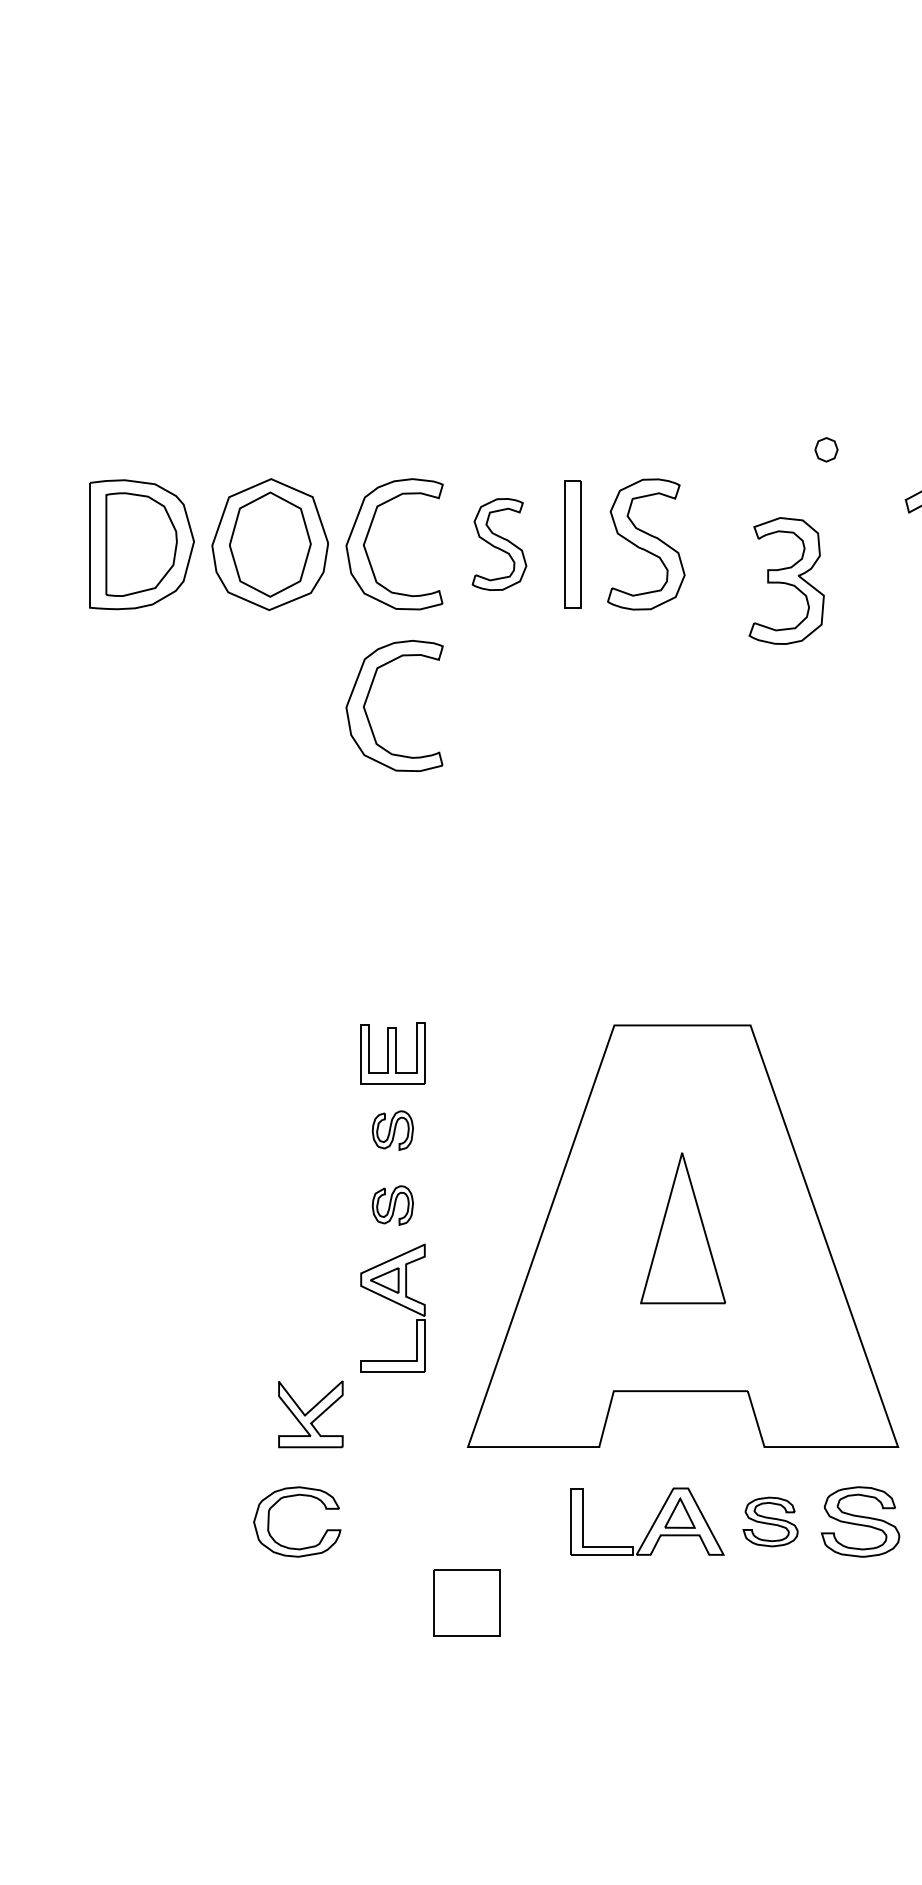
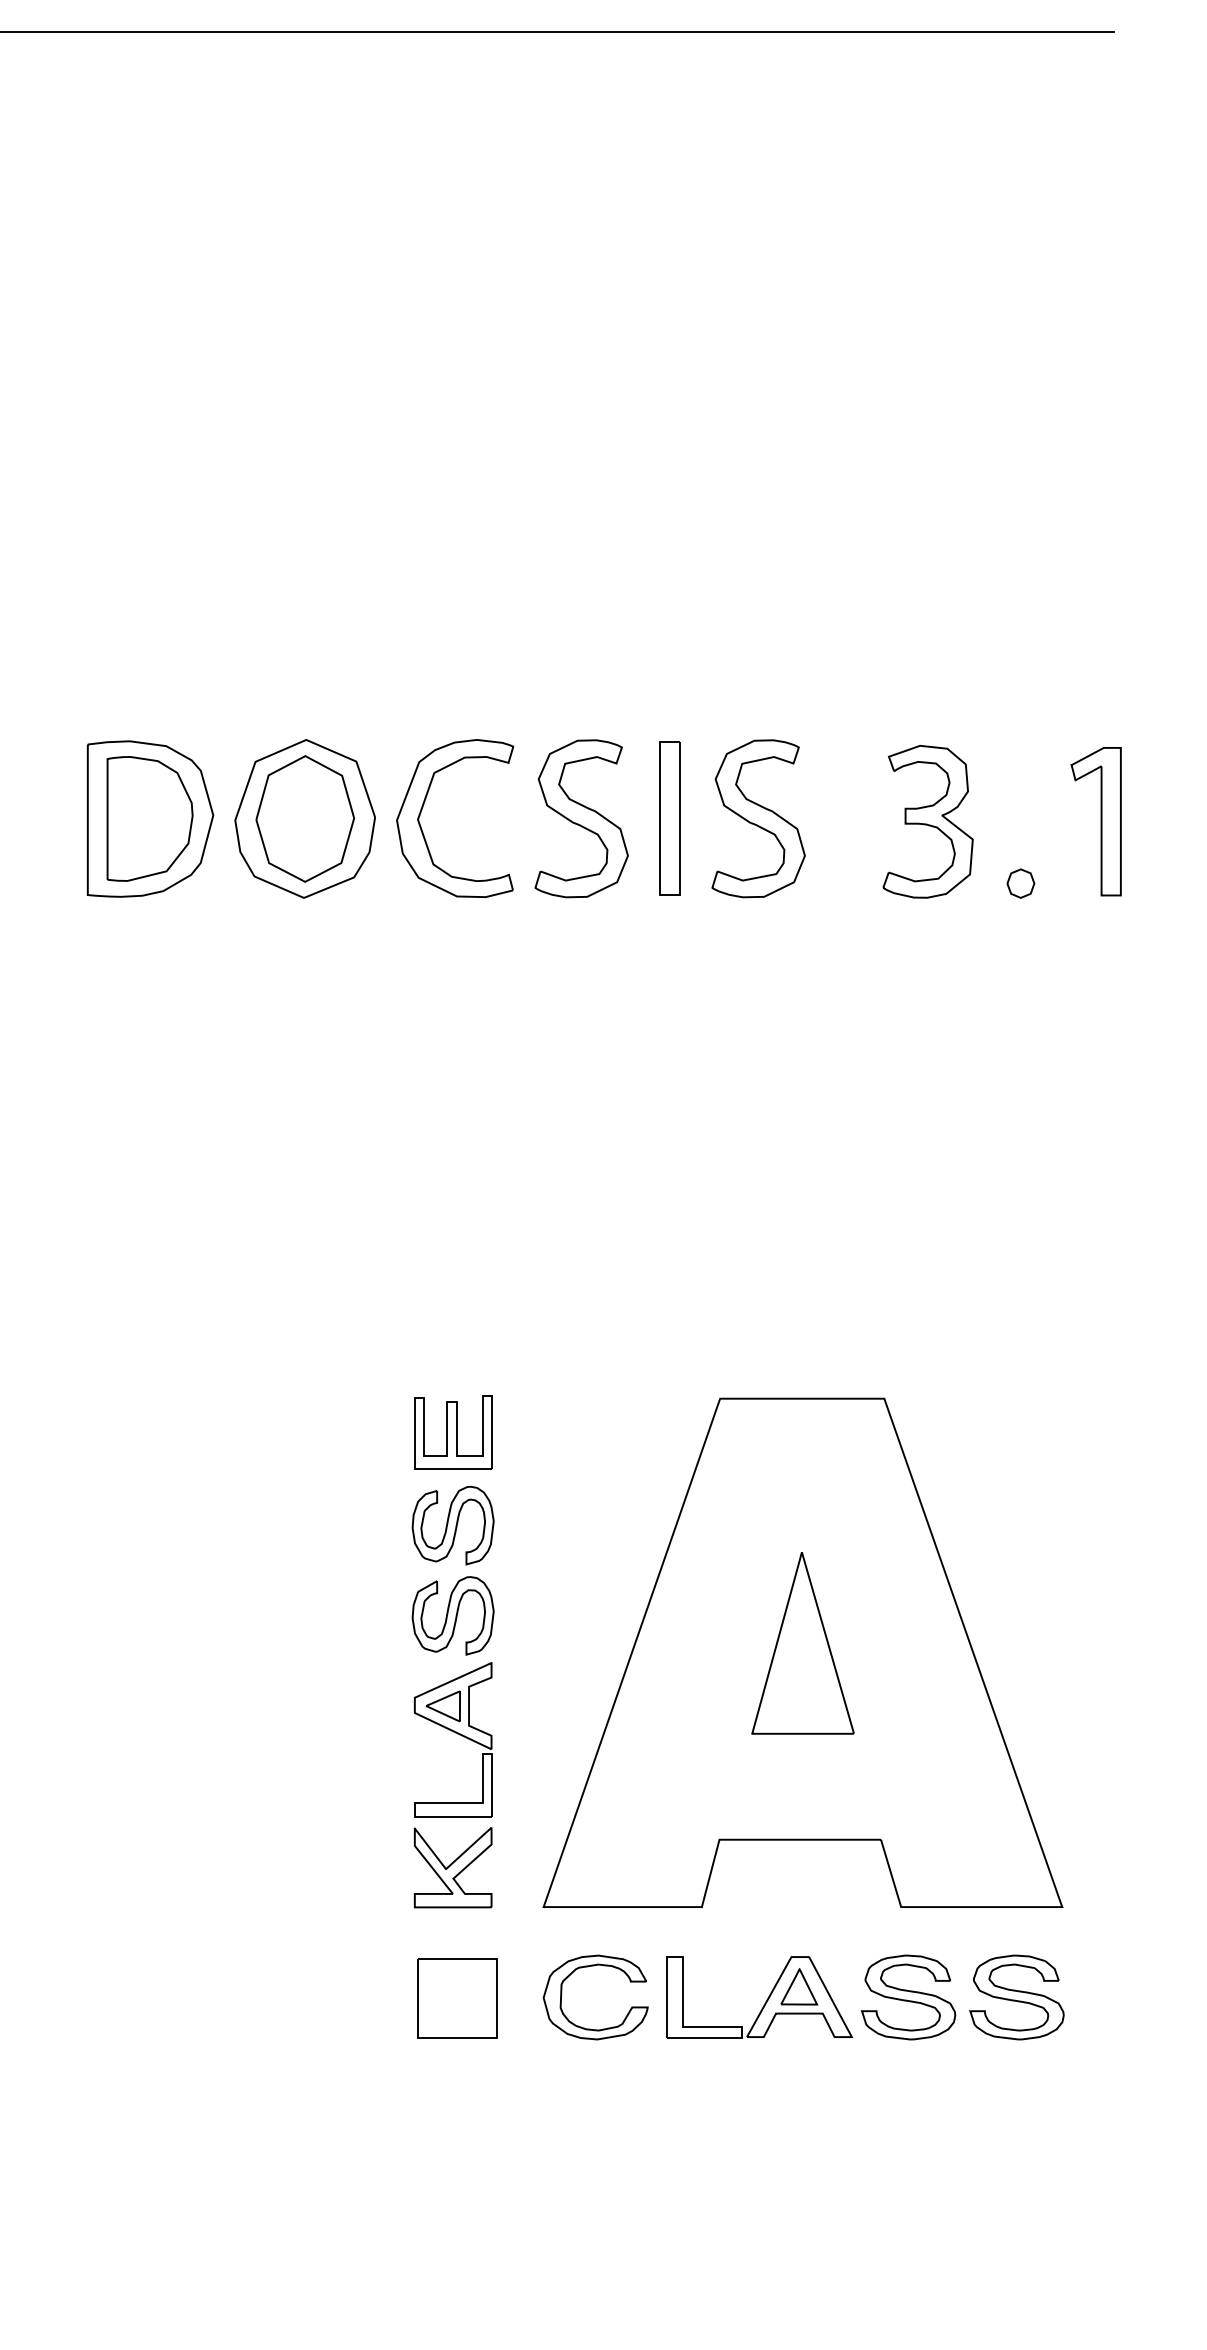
part: (826, 449) -> (1020, 883), moved
part: (499, 544) -> (581, 818), size x1.43
part: (786, 580) -> (927, 821), moved
part: (368, 696) -> (423, 1002), removed
part: (392, 1130) -> (452, 1525), size x1.67
part: (392, 1205) -> (452, 1615), size x1.67
part: (311, 1414) -> (453, 1867), moved
part: (291, 1497) -> (588, 1967), moved
part: (770, 1522) -> (908, 1997), size x1.43
part: (467, 1603) -> (457, 1998), moved

